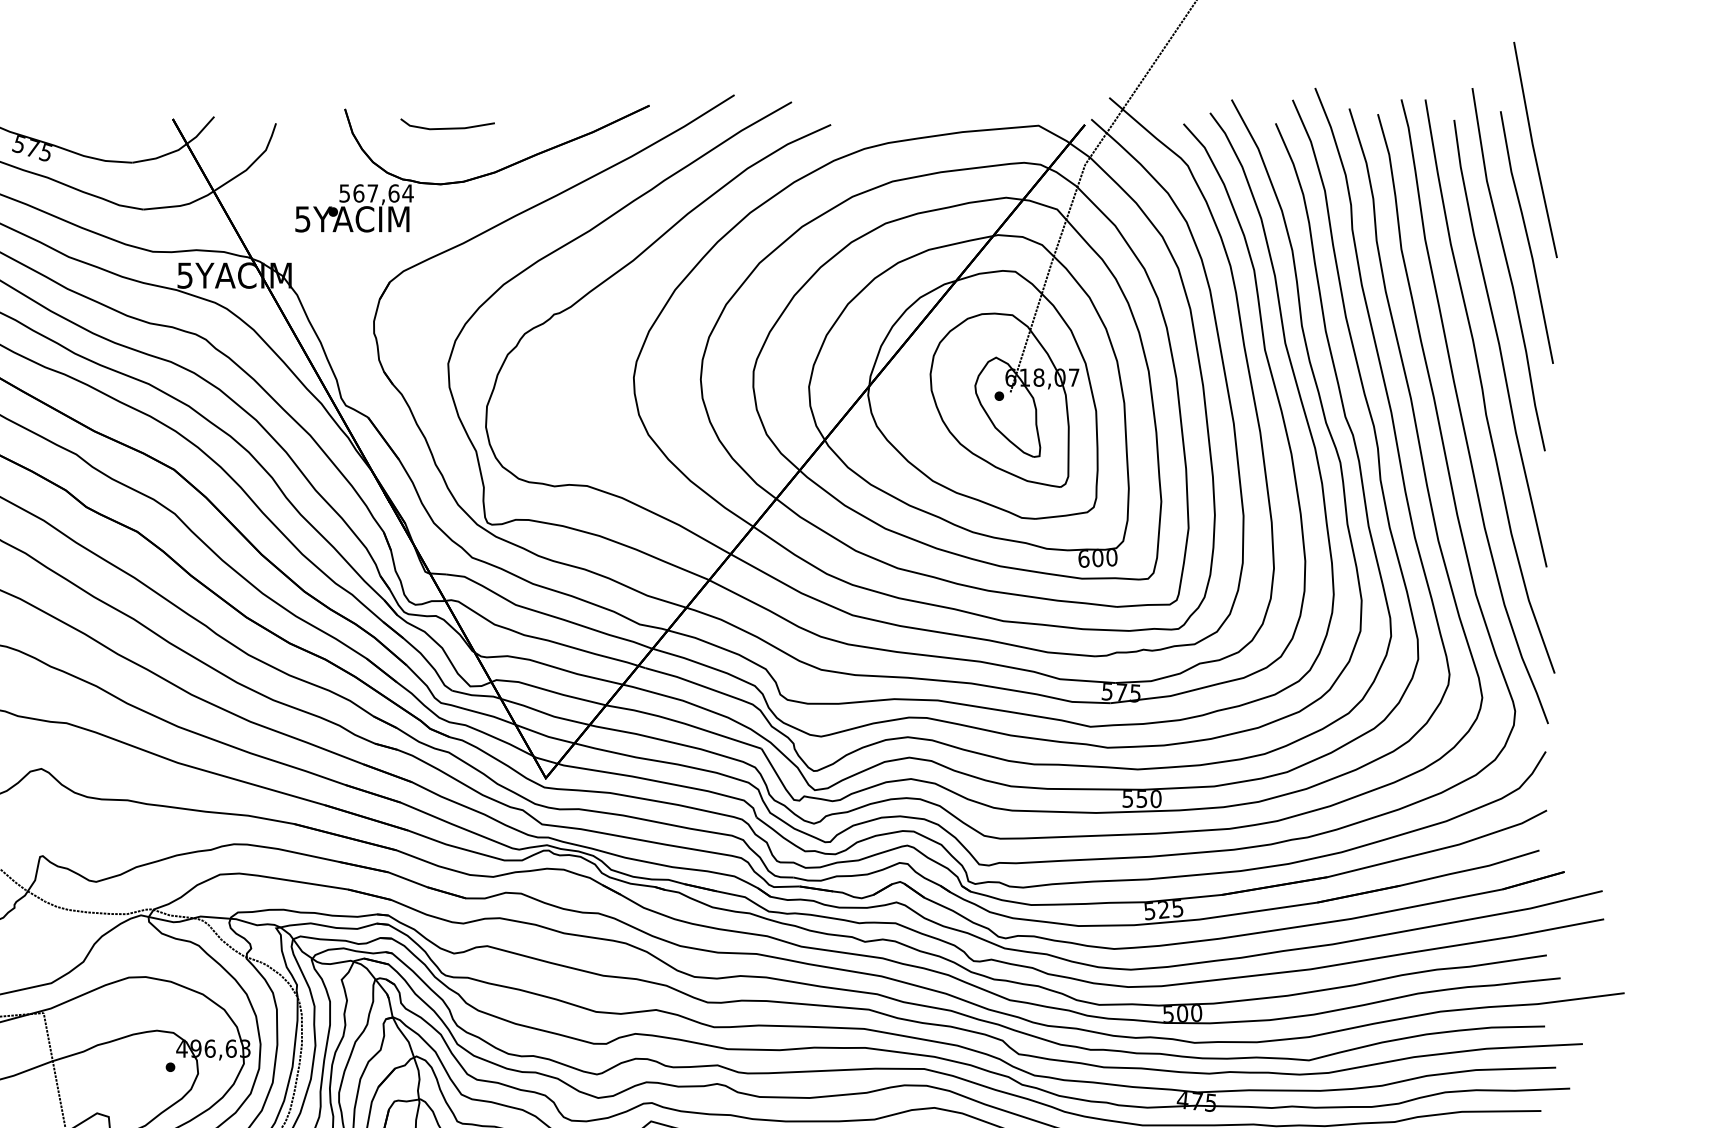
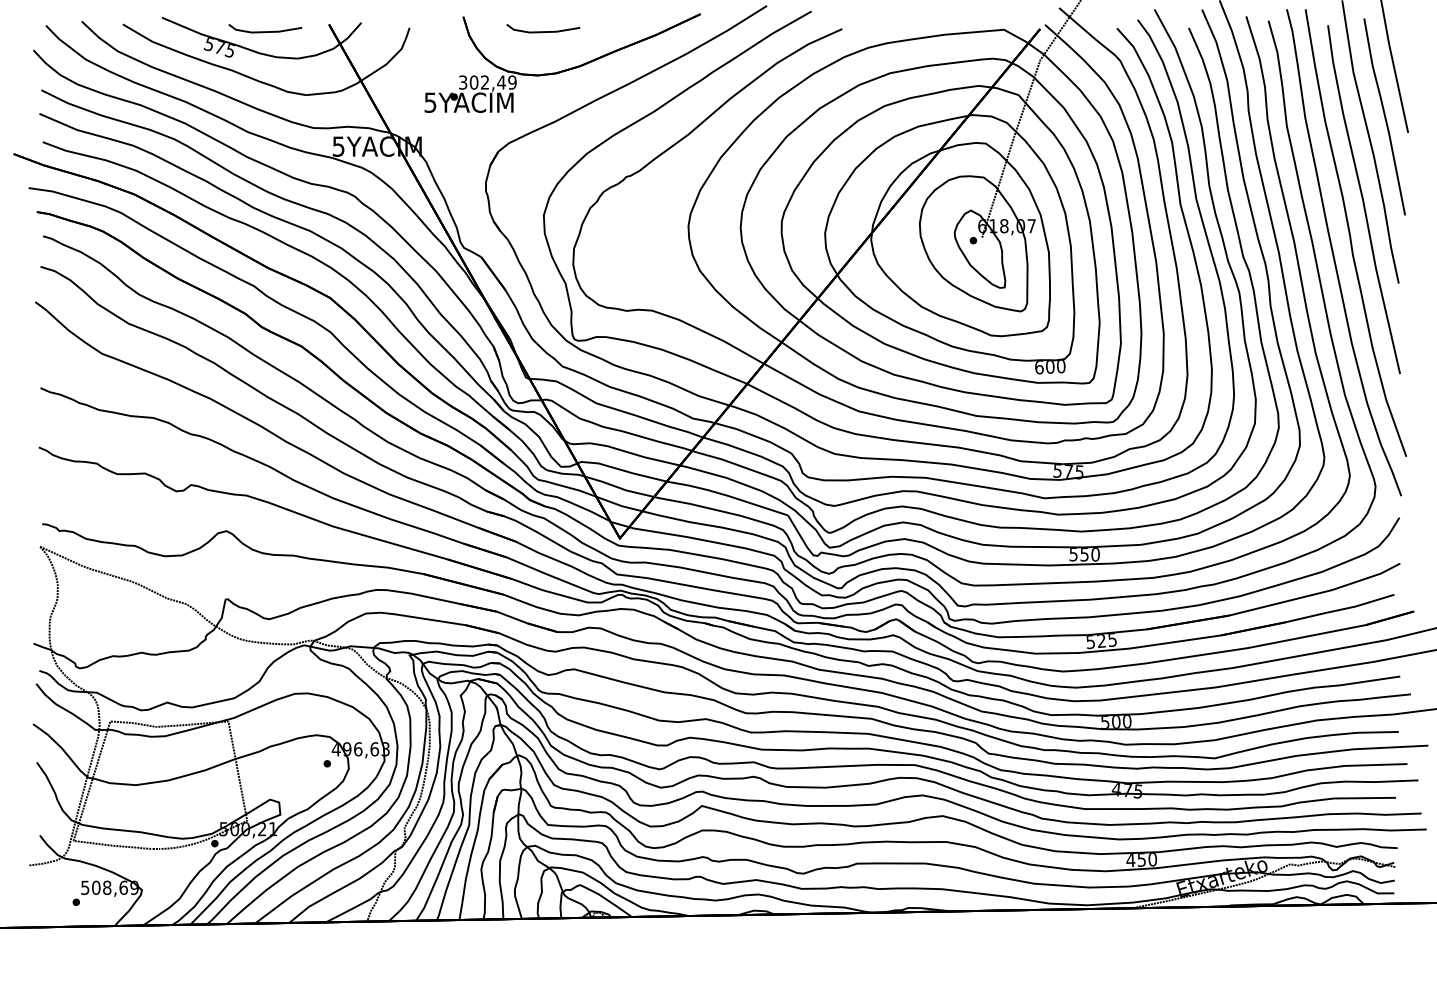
line: (91, 127) -> (265, 31), added
text: (376, 193) -> (487, 82), 567,64 -> 302,49

